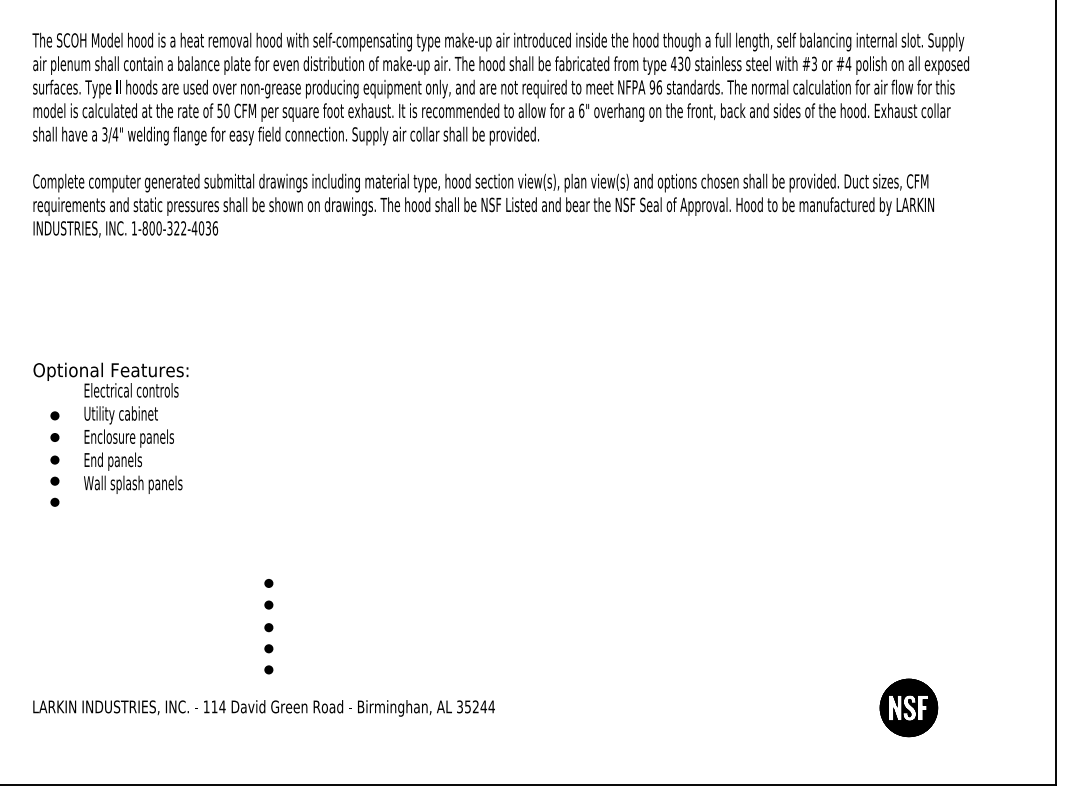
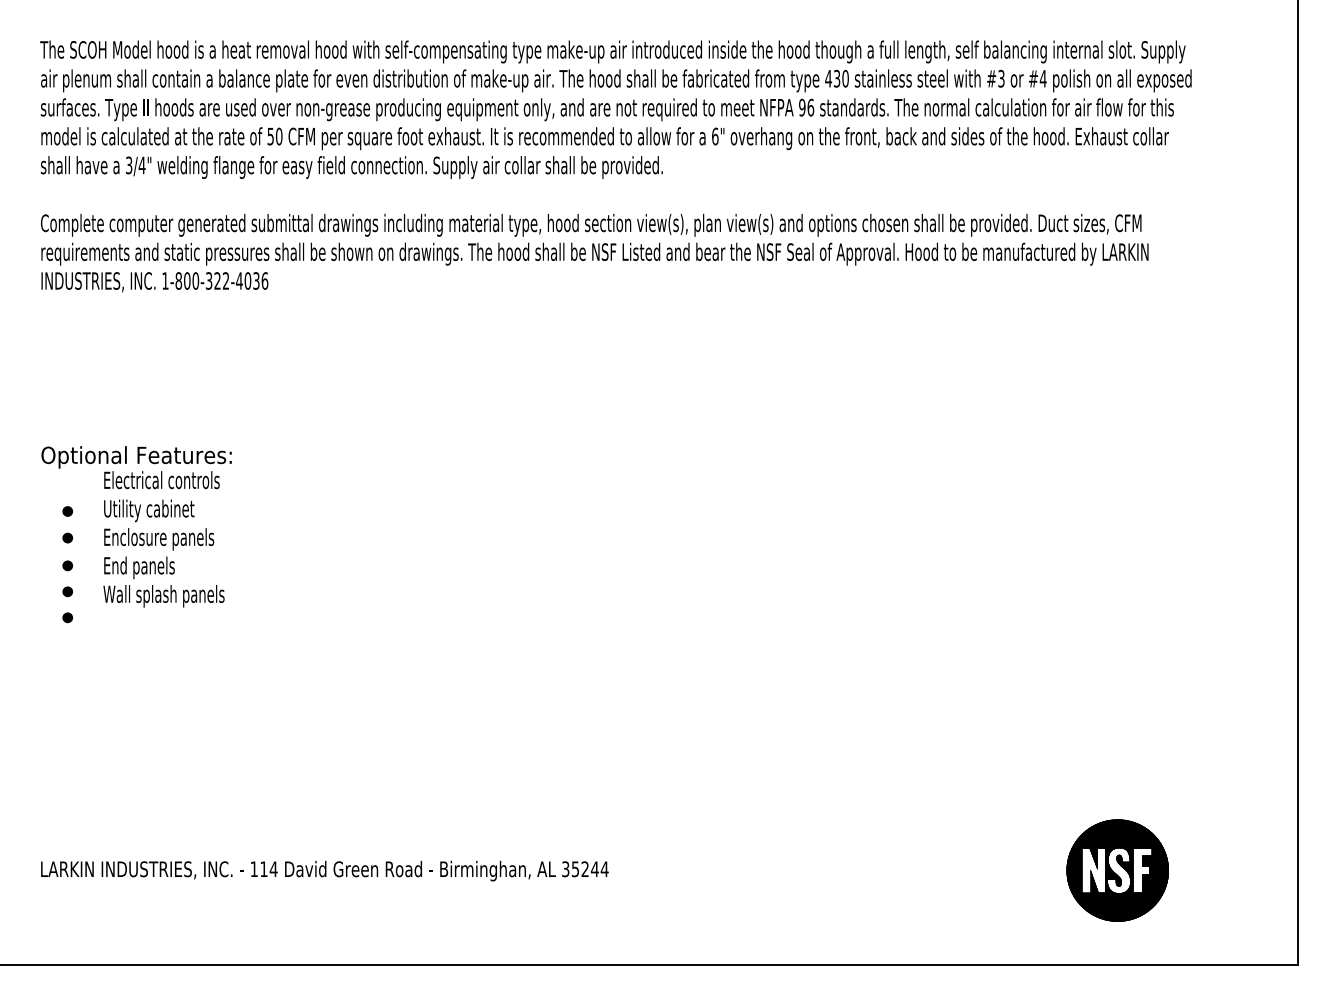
part: (268, 626) -> (330, 770), removed
part: (908, 707) -> (1117, 870), size x1.43

